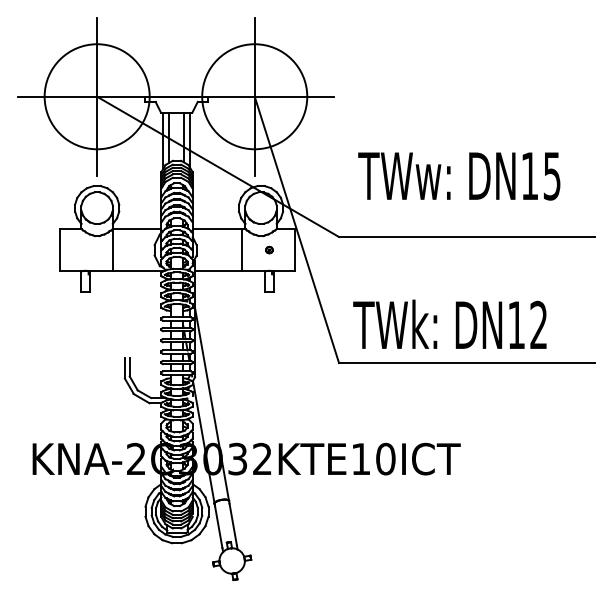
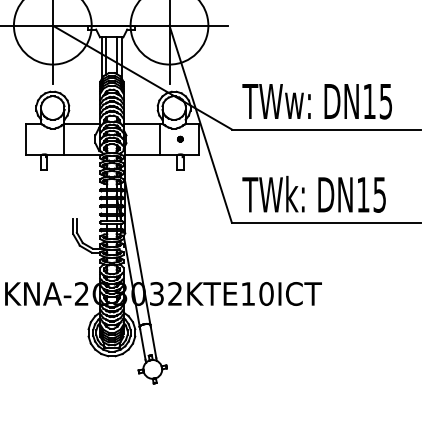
text: (459, 176) -> (317, 101), moved
text: (538, 324) -> (379, 194), DN12 -> DN15

